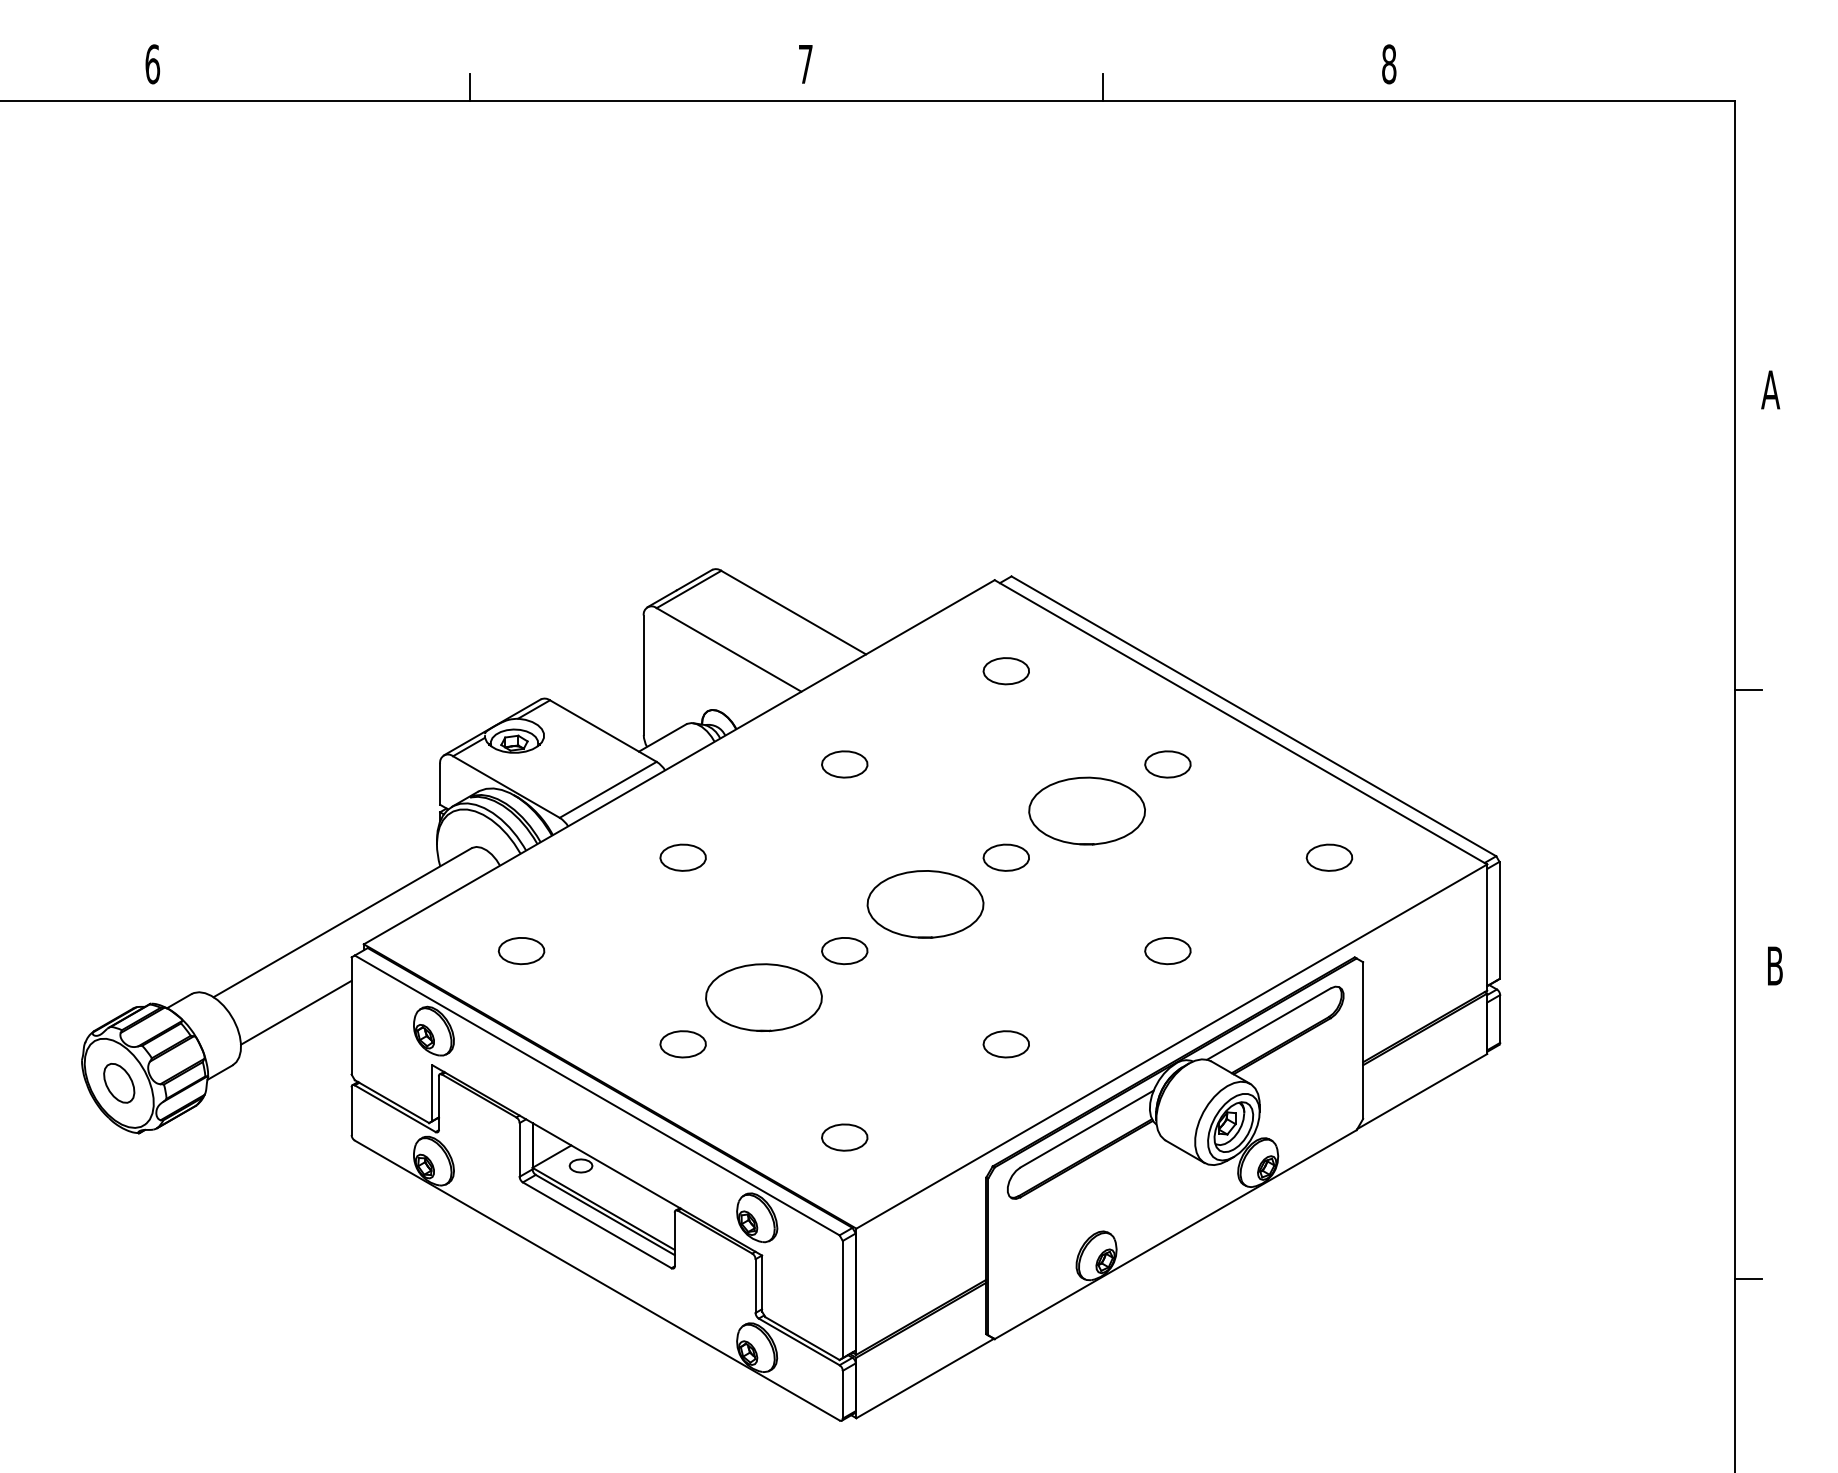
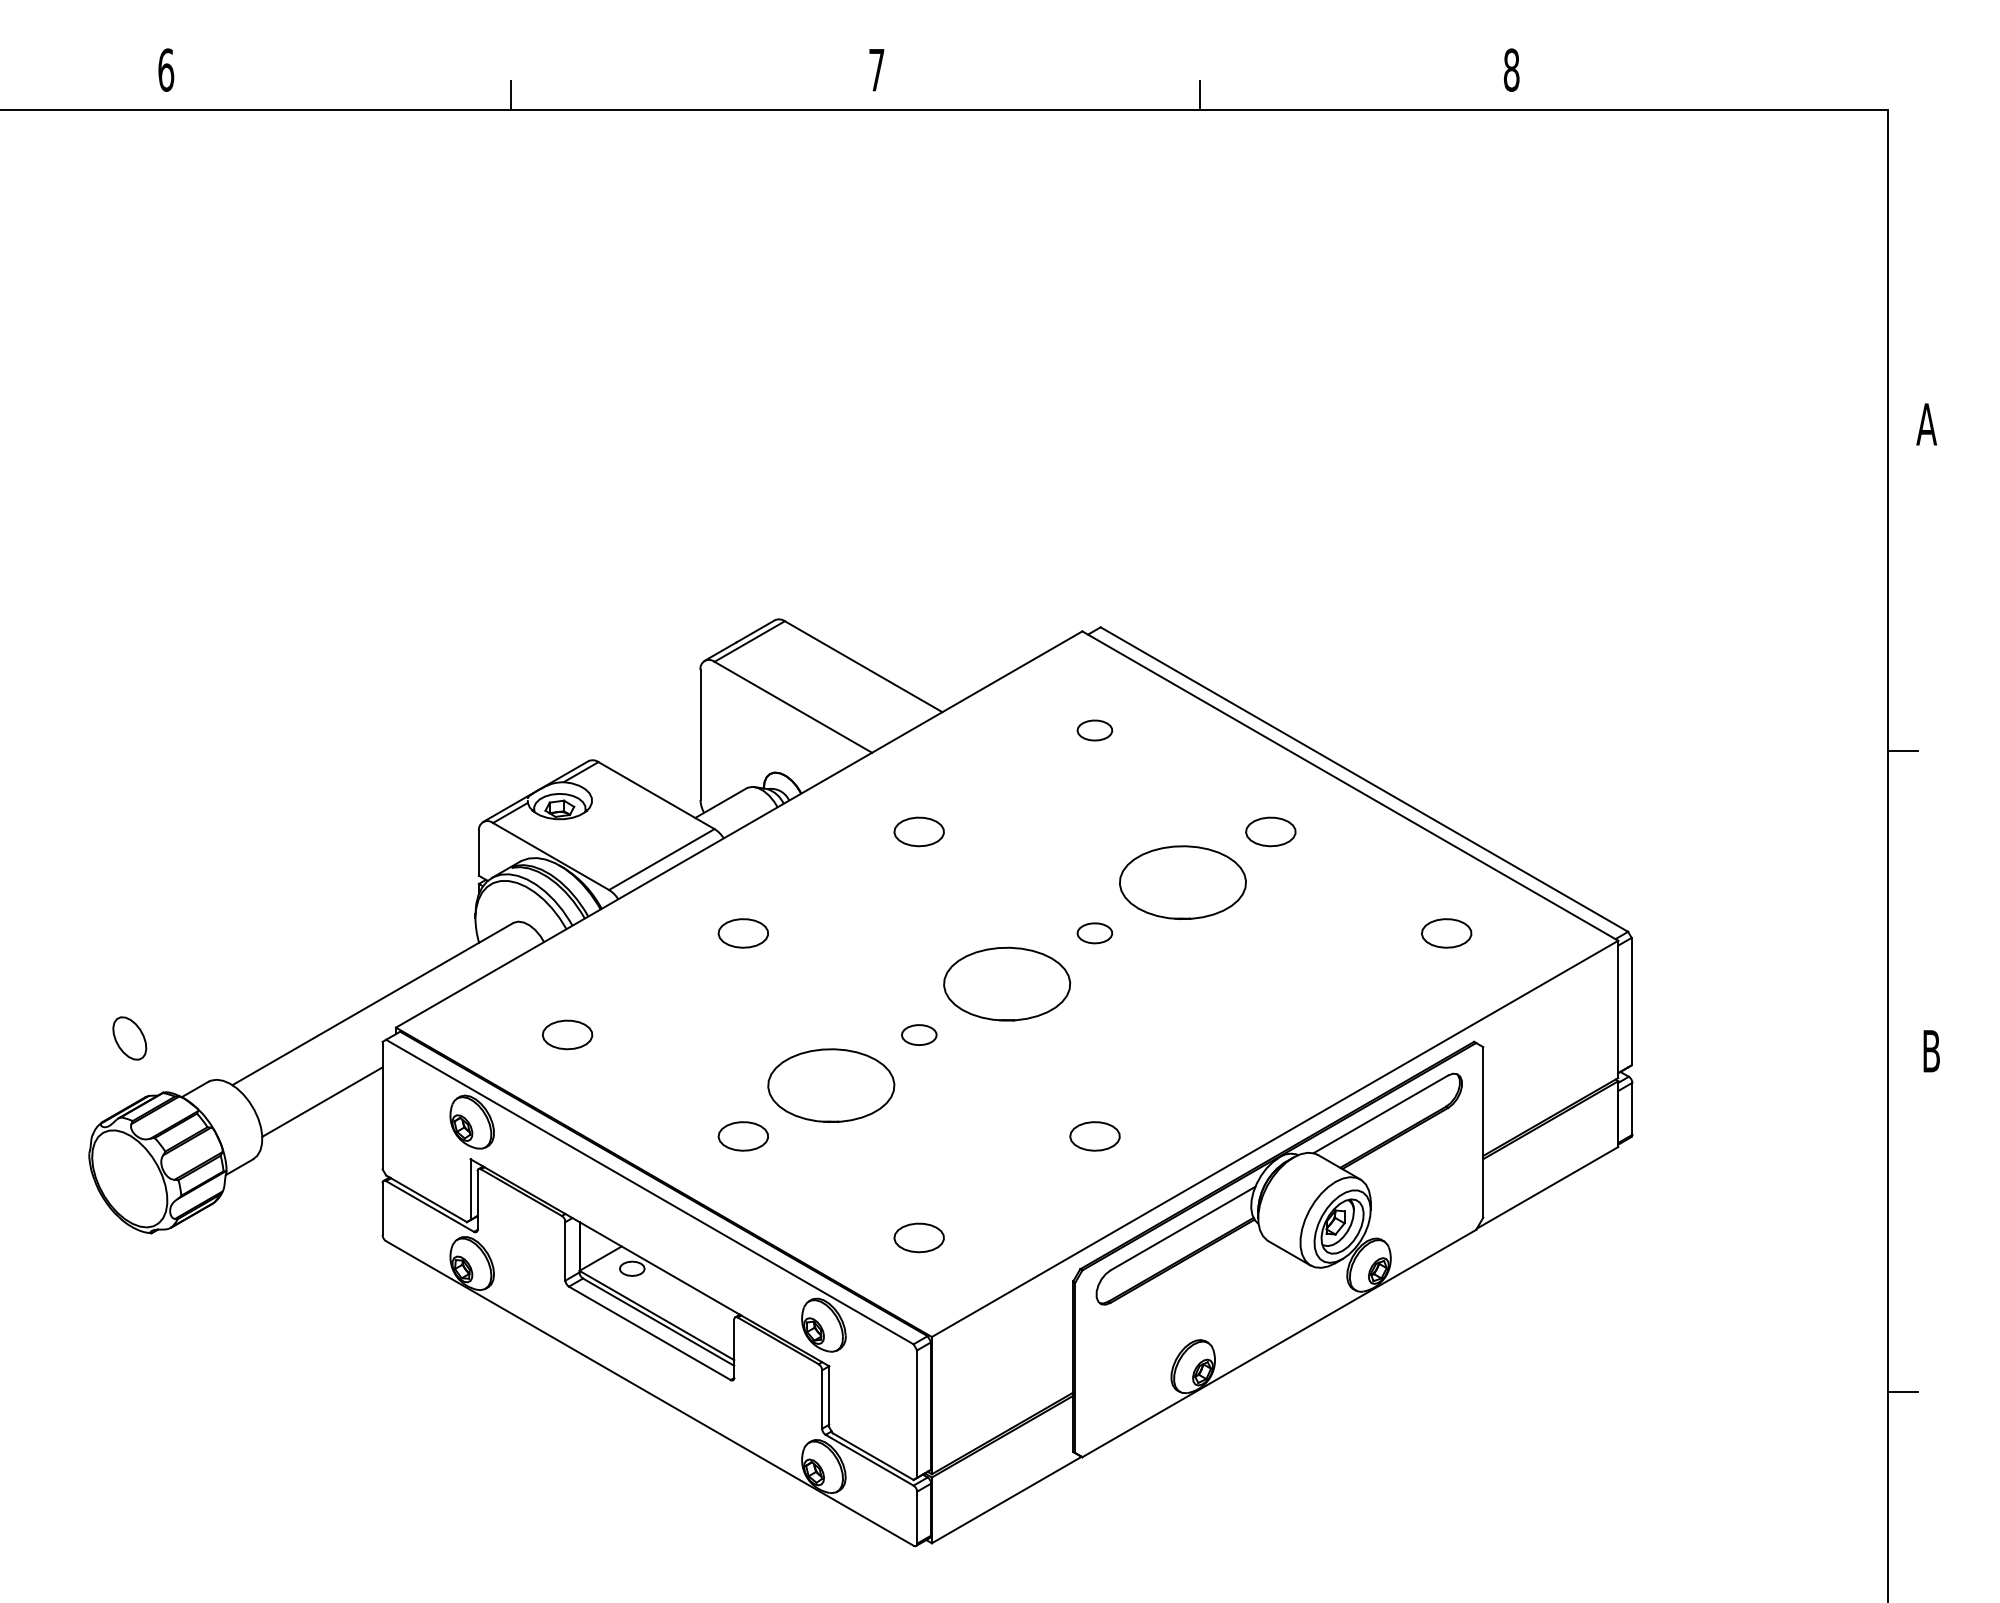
part: (1005, 671) -> (1094, 730), size x0.7
part: (1005, 857) -> (1094, 933), size x0.7
part: (844, 951) -> (918, 1035), size x0.7
part: (1167, 951) -> (1270, 1035), removed
part: (119, 1083) -> (130, 1038), moved

